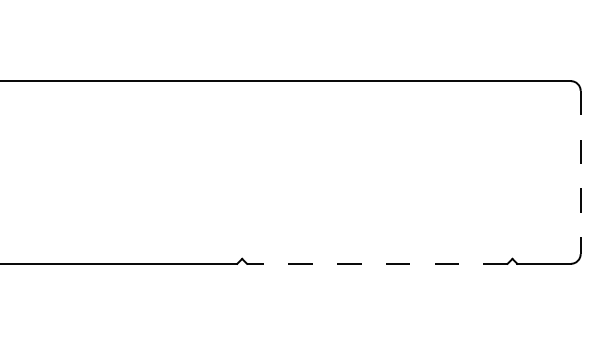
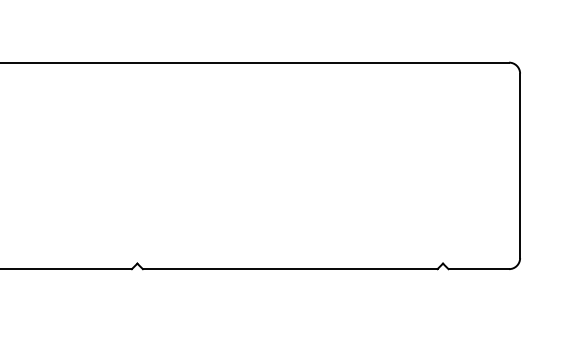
line: (580, 172) -> (519, 165), dashed -> solid
line: (376, 263) -> (289, 268), dashed -> solid

